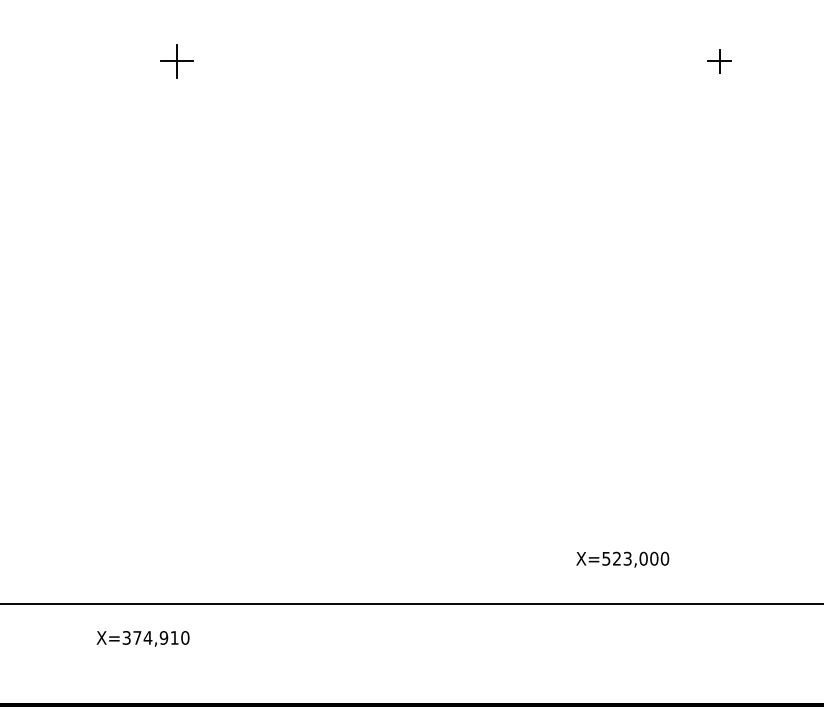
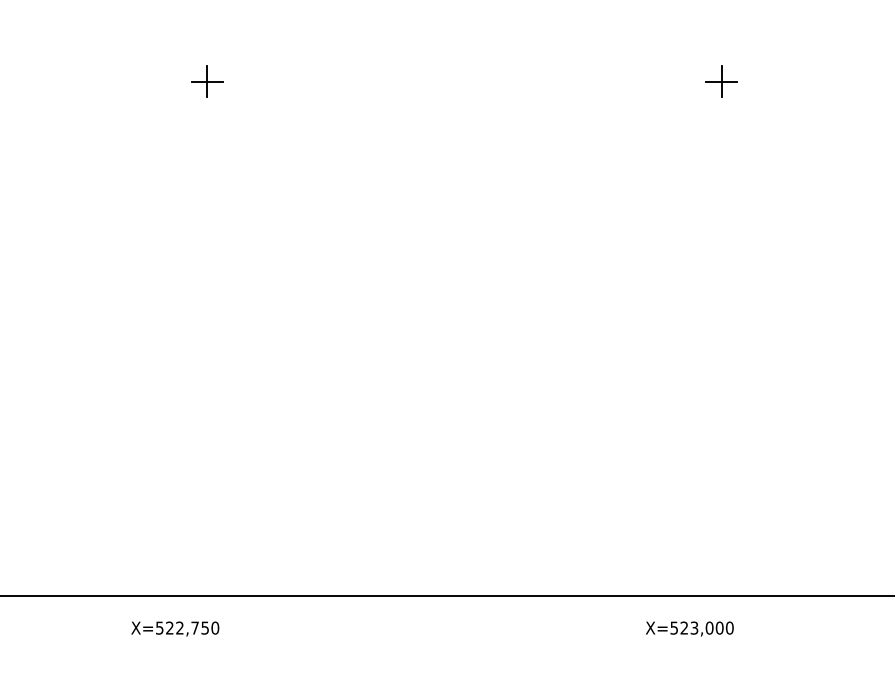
part: (719, 61) -> (721, 81), size x1.43
text: (622, 559) -> (689, 628), moved
text: (150, 637) -> (182, 627), X=374,910 -> X=522,750

